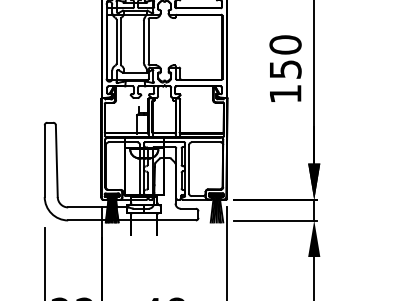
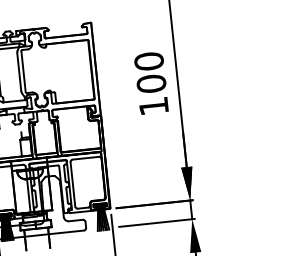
text: (285, 69) -> (151, 83), 150 -> 100

